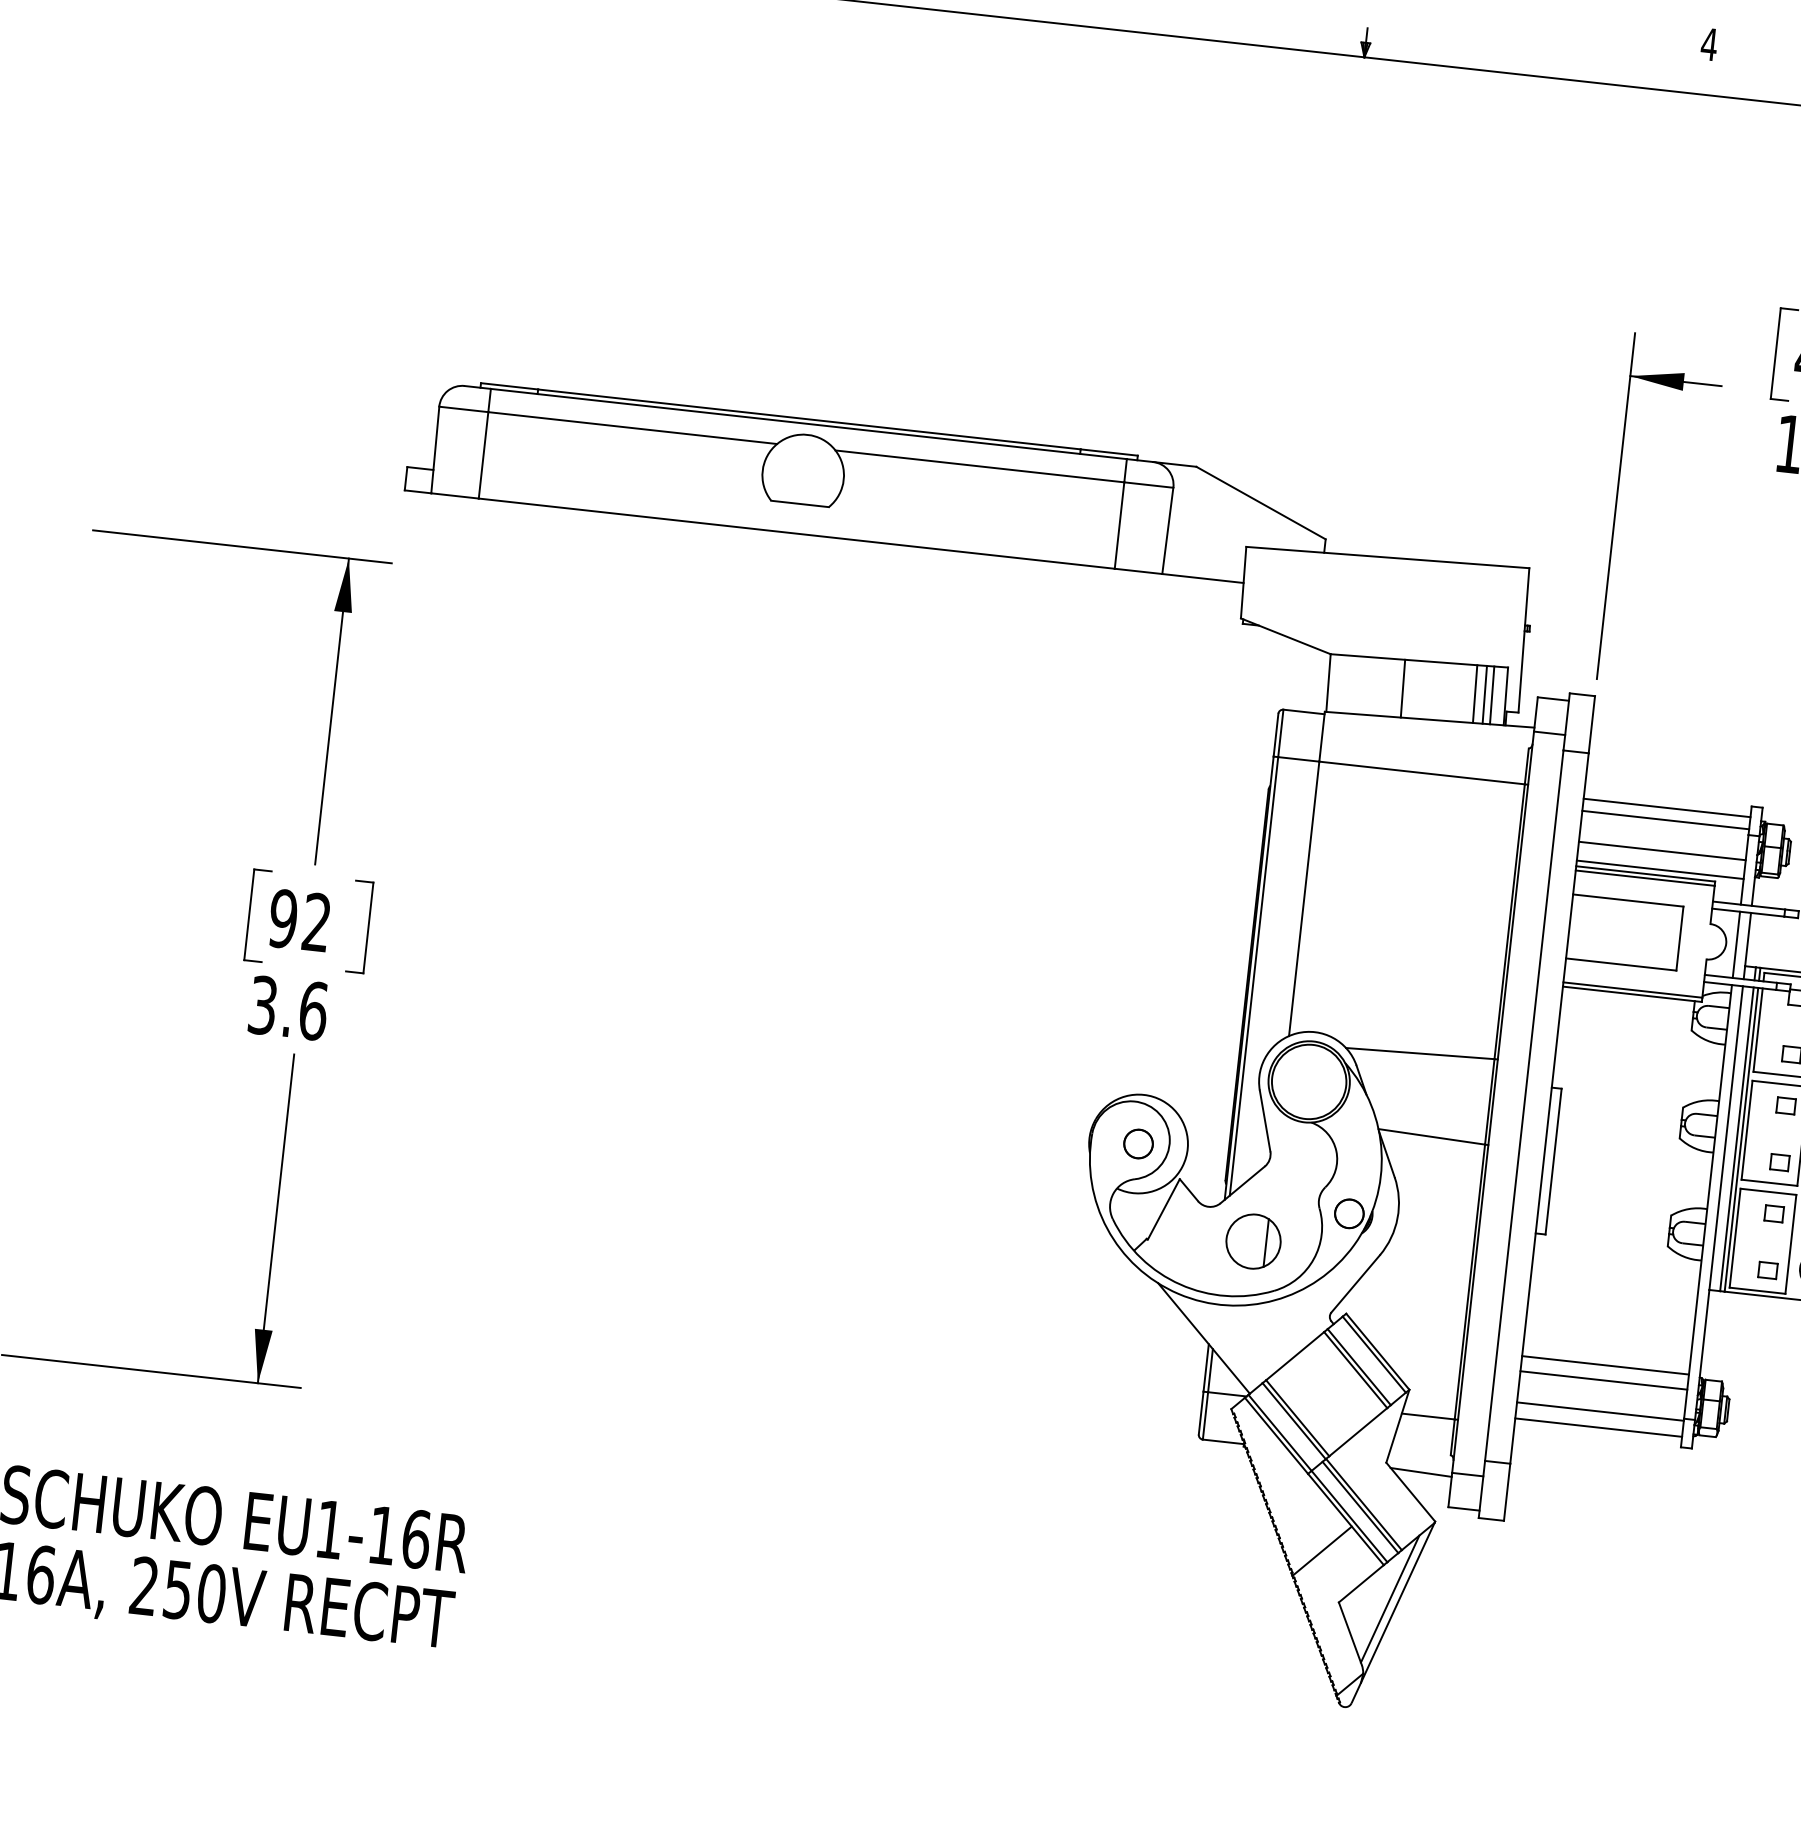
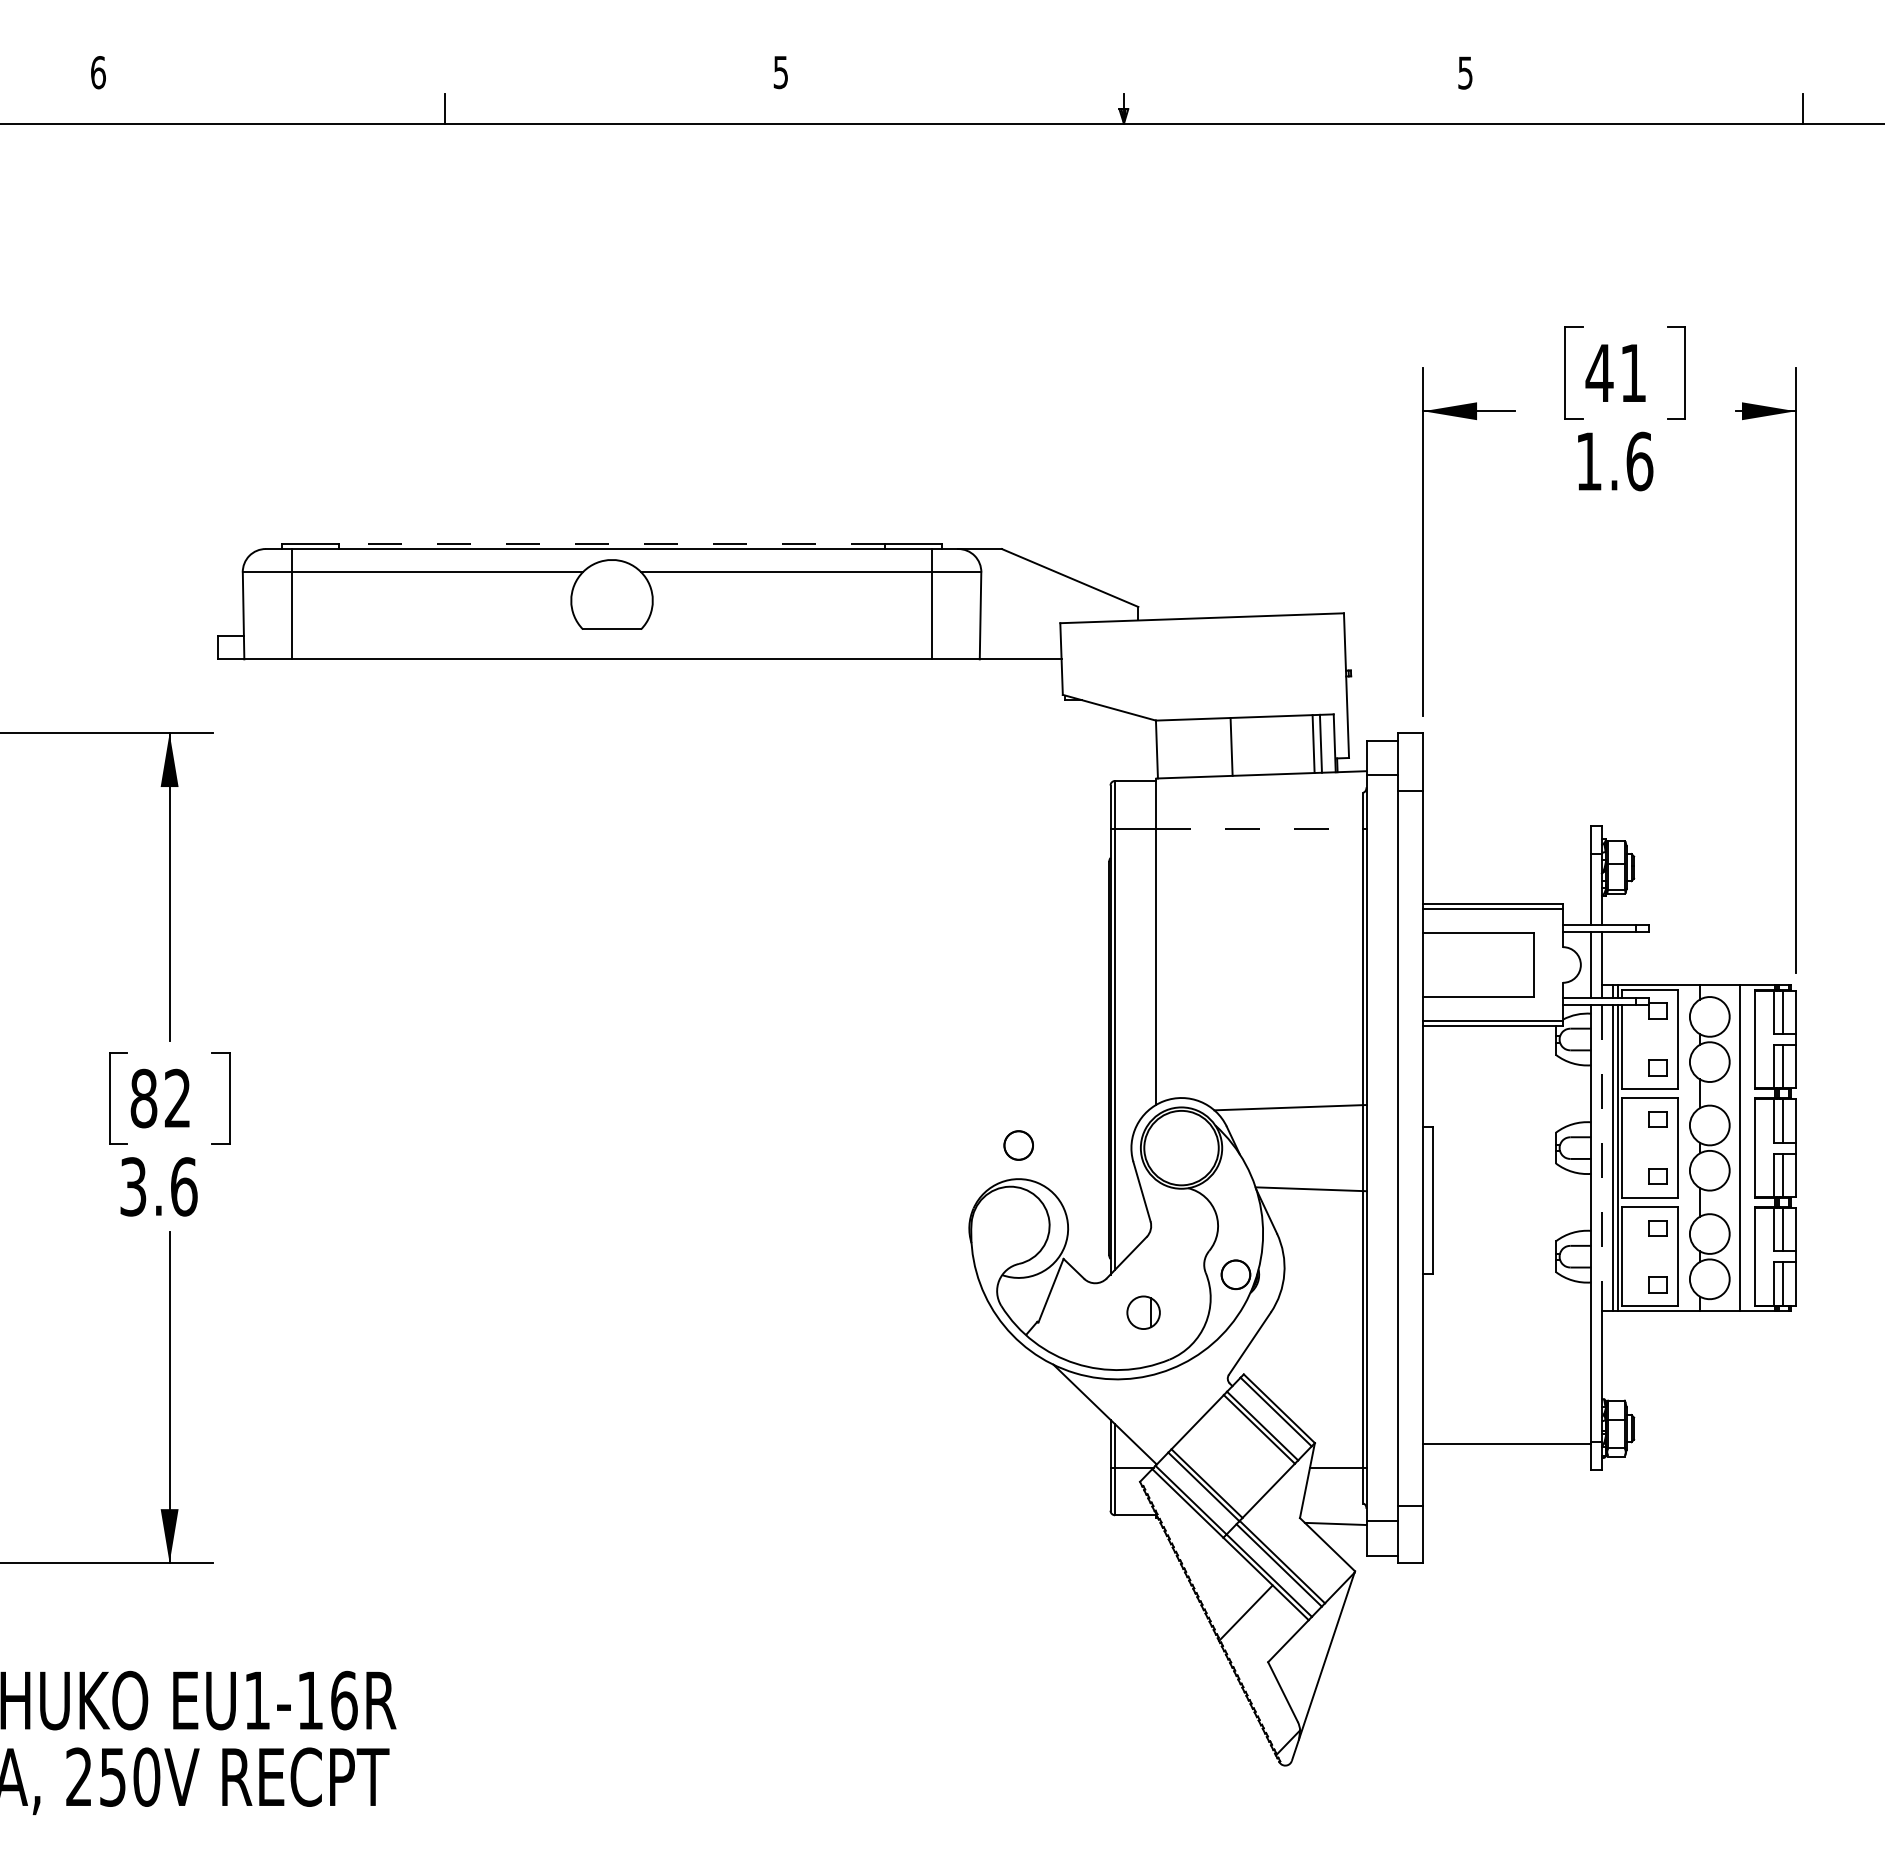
text: (1709, 43) -> (1465, 72), 4 -> 5
line: (809, 419) -> (612, 544), solid -> dashed
line: (1474, 694) -> (1303, 744), removed
line: (1422, 772) -> (1260, 828), solid -> dashed
line: (1667, 807) -> (1507, 836), removed
line: (1666, 819) -> (1507, 848), removed
line: (1662, 850) -> (1507, 879), removed
line: (1660, 869) -> (1507, 898), removed
text: (282, 918) -> (143, 1098), 92 -> 82
line: (1726, 1138) -> (1602, 1158), solid -> dashed
circle: (1138, 1143) -> (1018, 1145), moved
part: (1253, 1241) -> (1143, 1312), size x0.6
line: (1605, 1365) -> (1507, 1397), removed
line: (1604, 1380) -> (1507, 1412), removed
line: (1599, 1427) -> (1507, 1459), removed
line: (1389, 1598) -> (1318, 1652), removed

